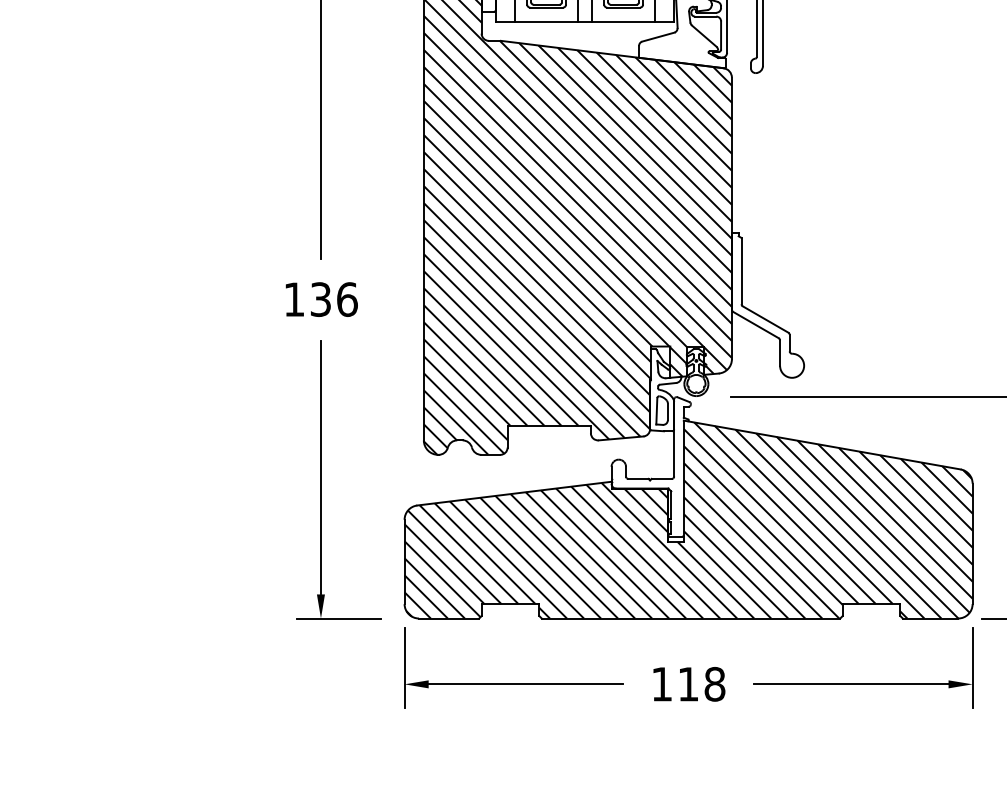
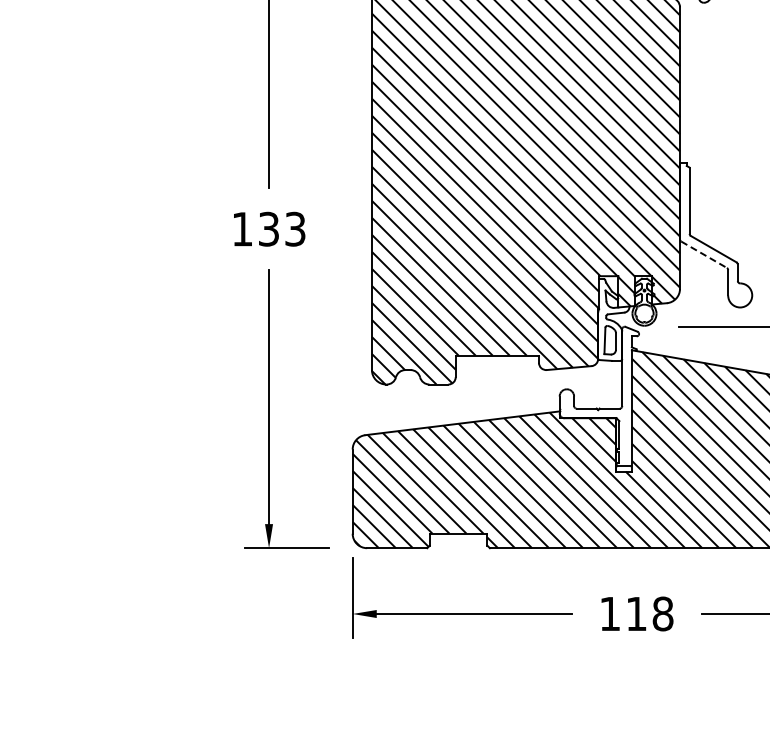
text: (347, 299) -> (295, 229), 136 -> 133
line: (756, 325) -> (704, 255), solid -> dashed

